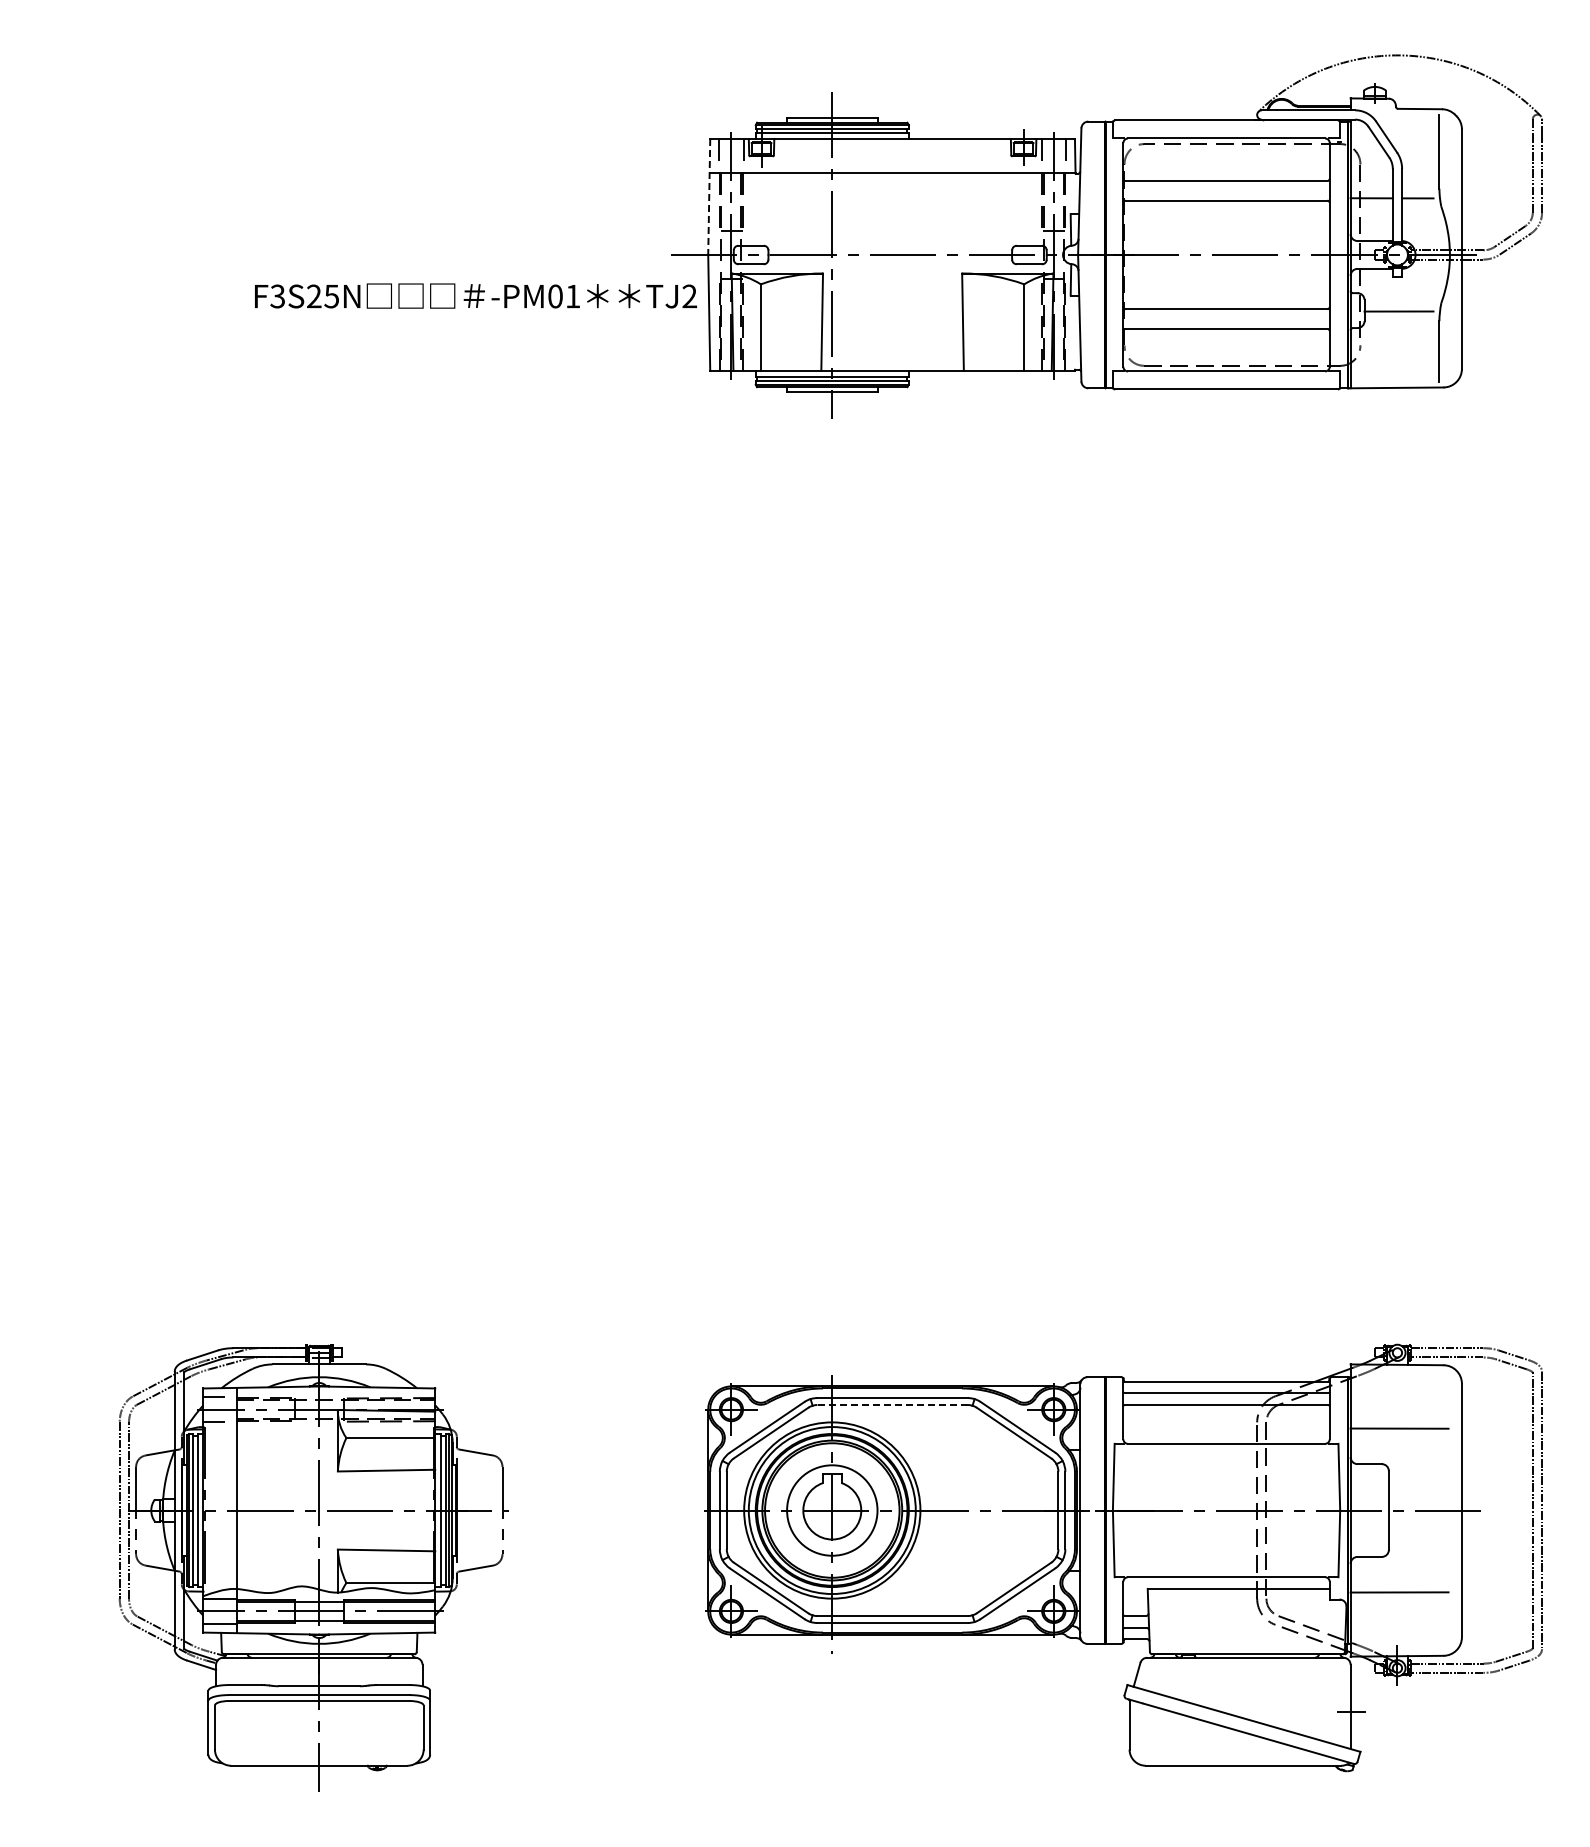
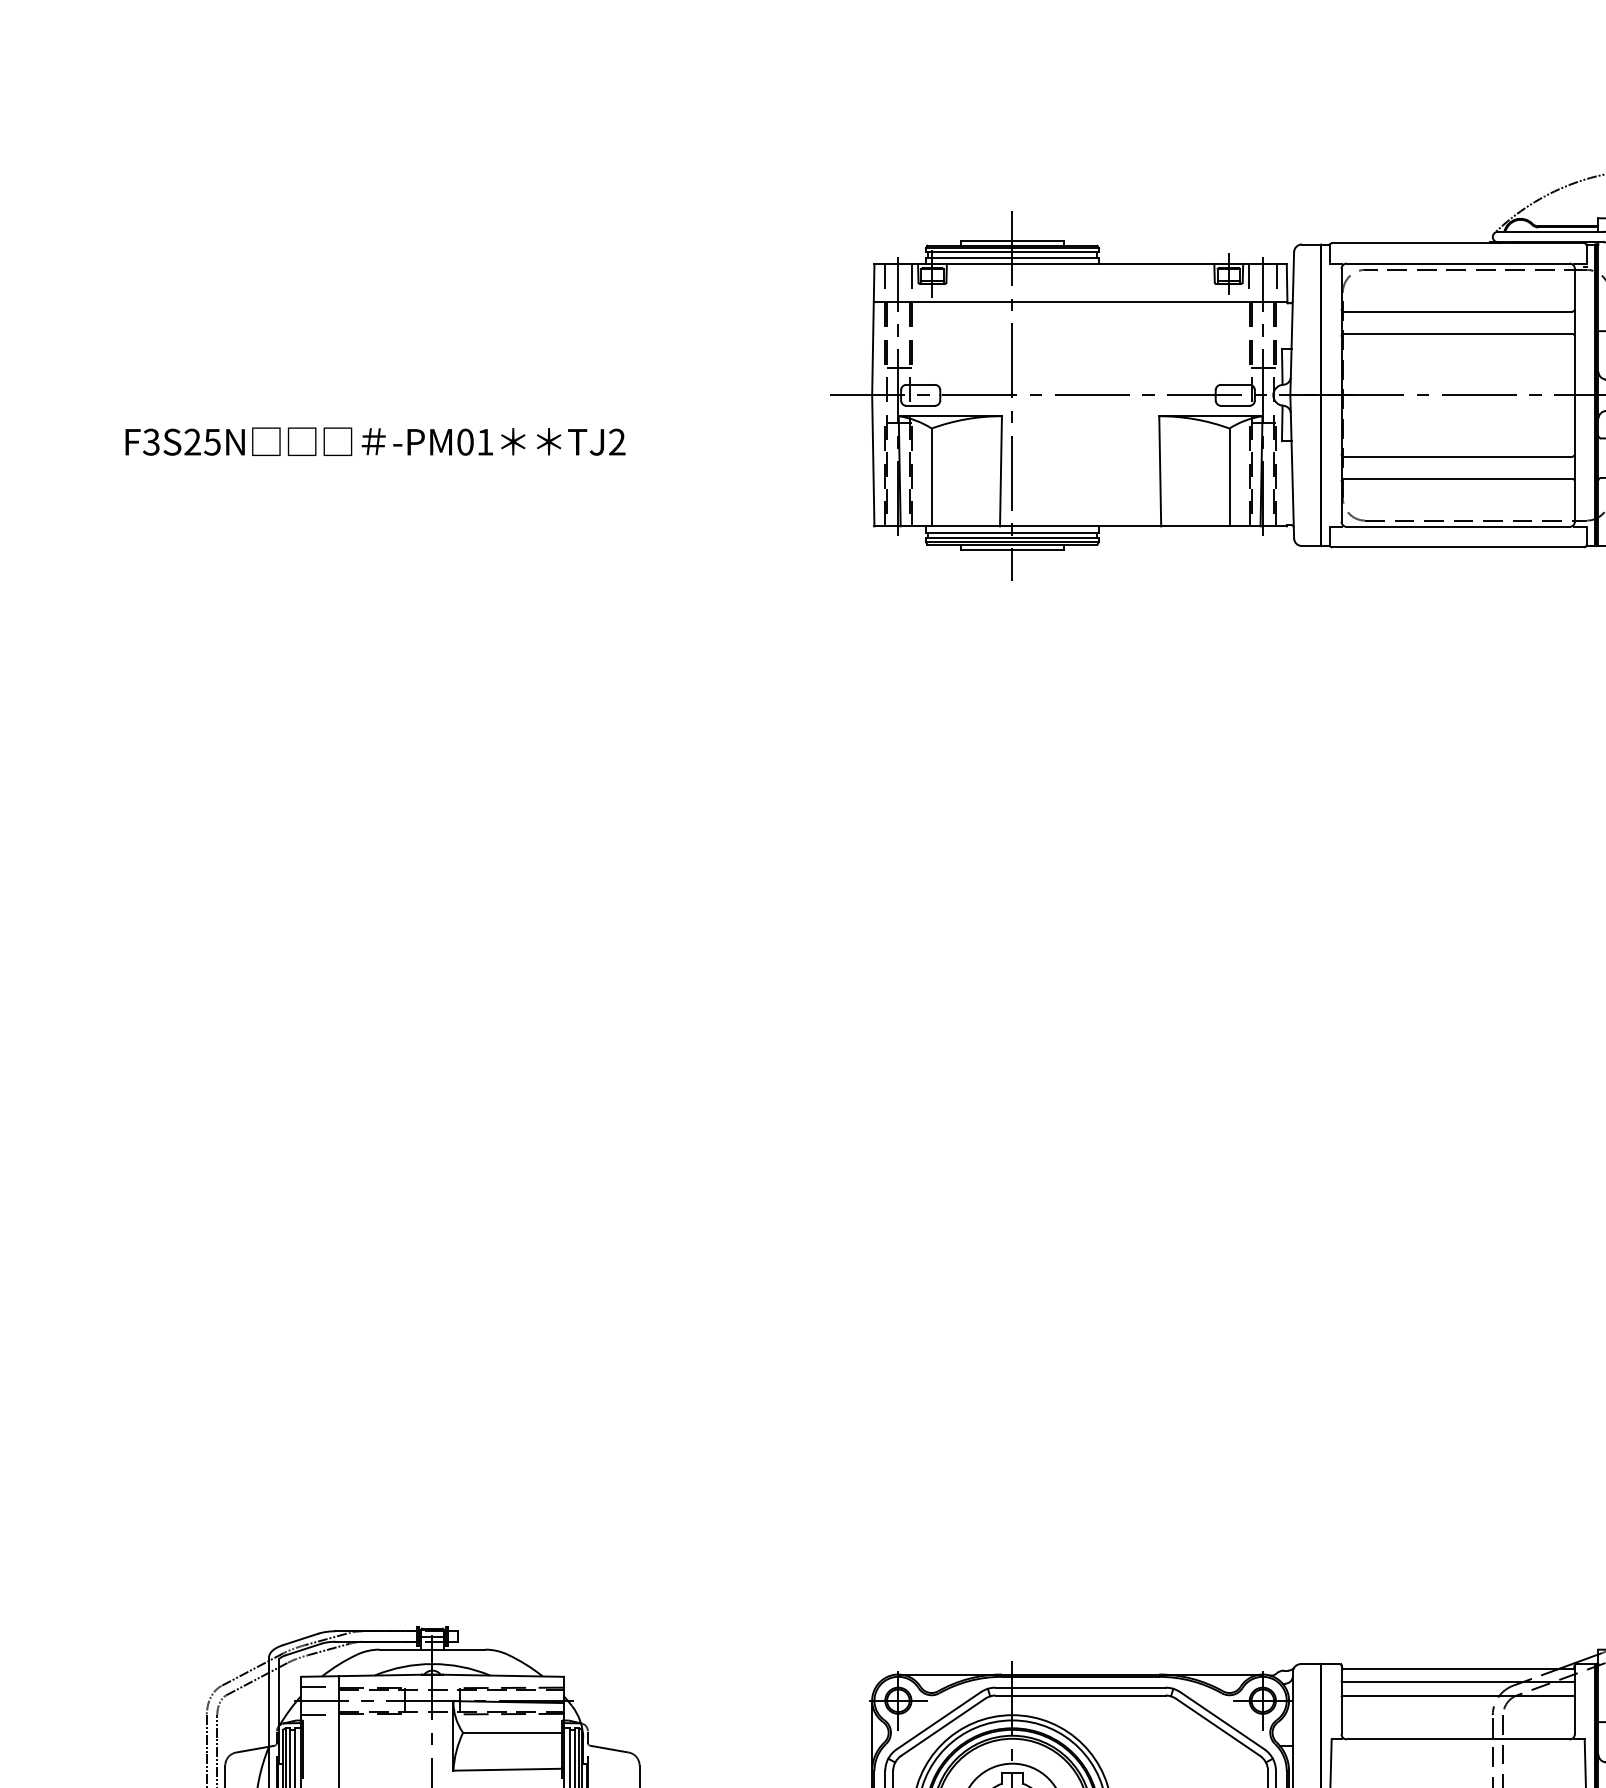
line: (709, 196) -> (873, 329), dashed -> solid
text: (475, 295) -> (375, 441), moved
line: (892, 1405) -> (1080, 1696), dashed -> solid

